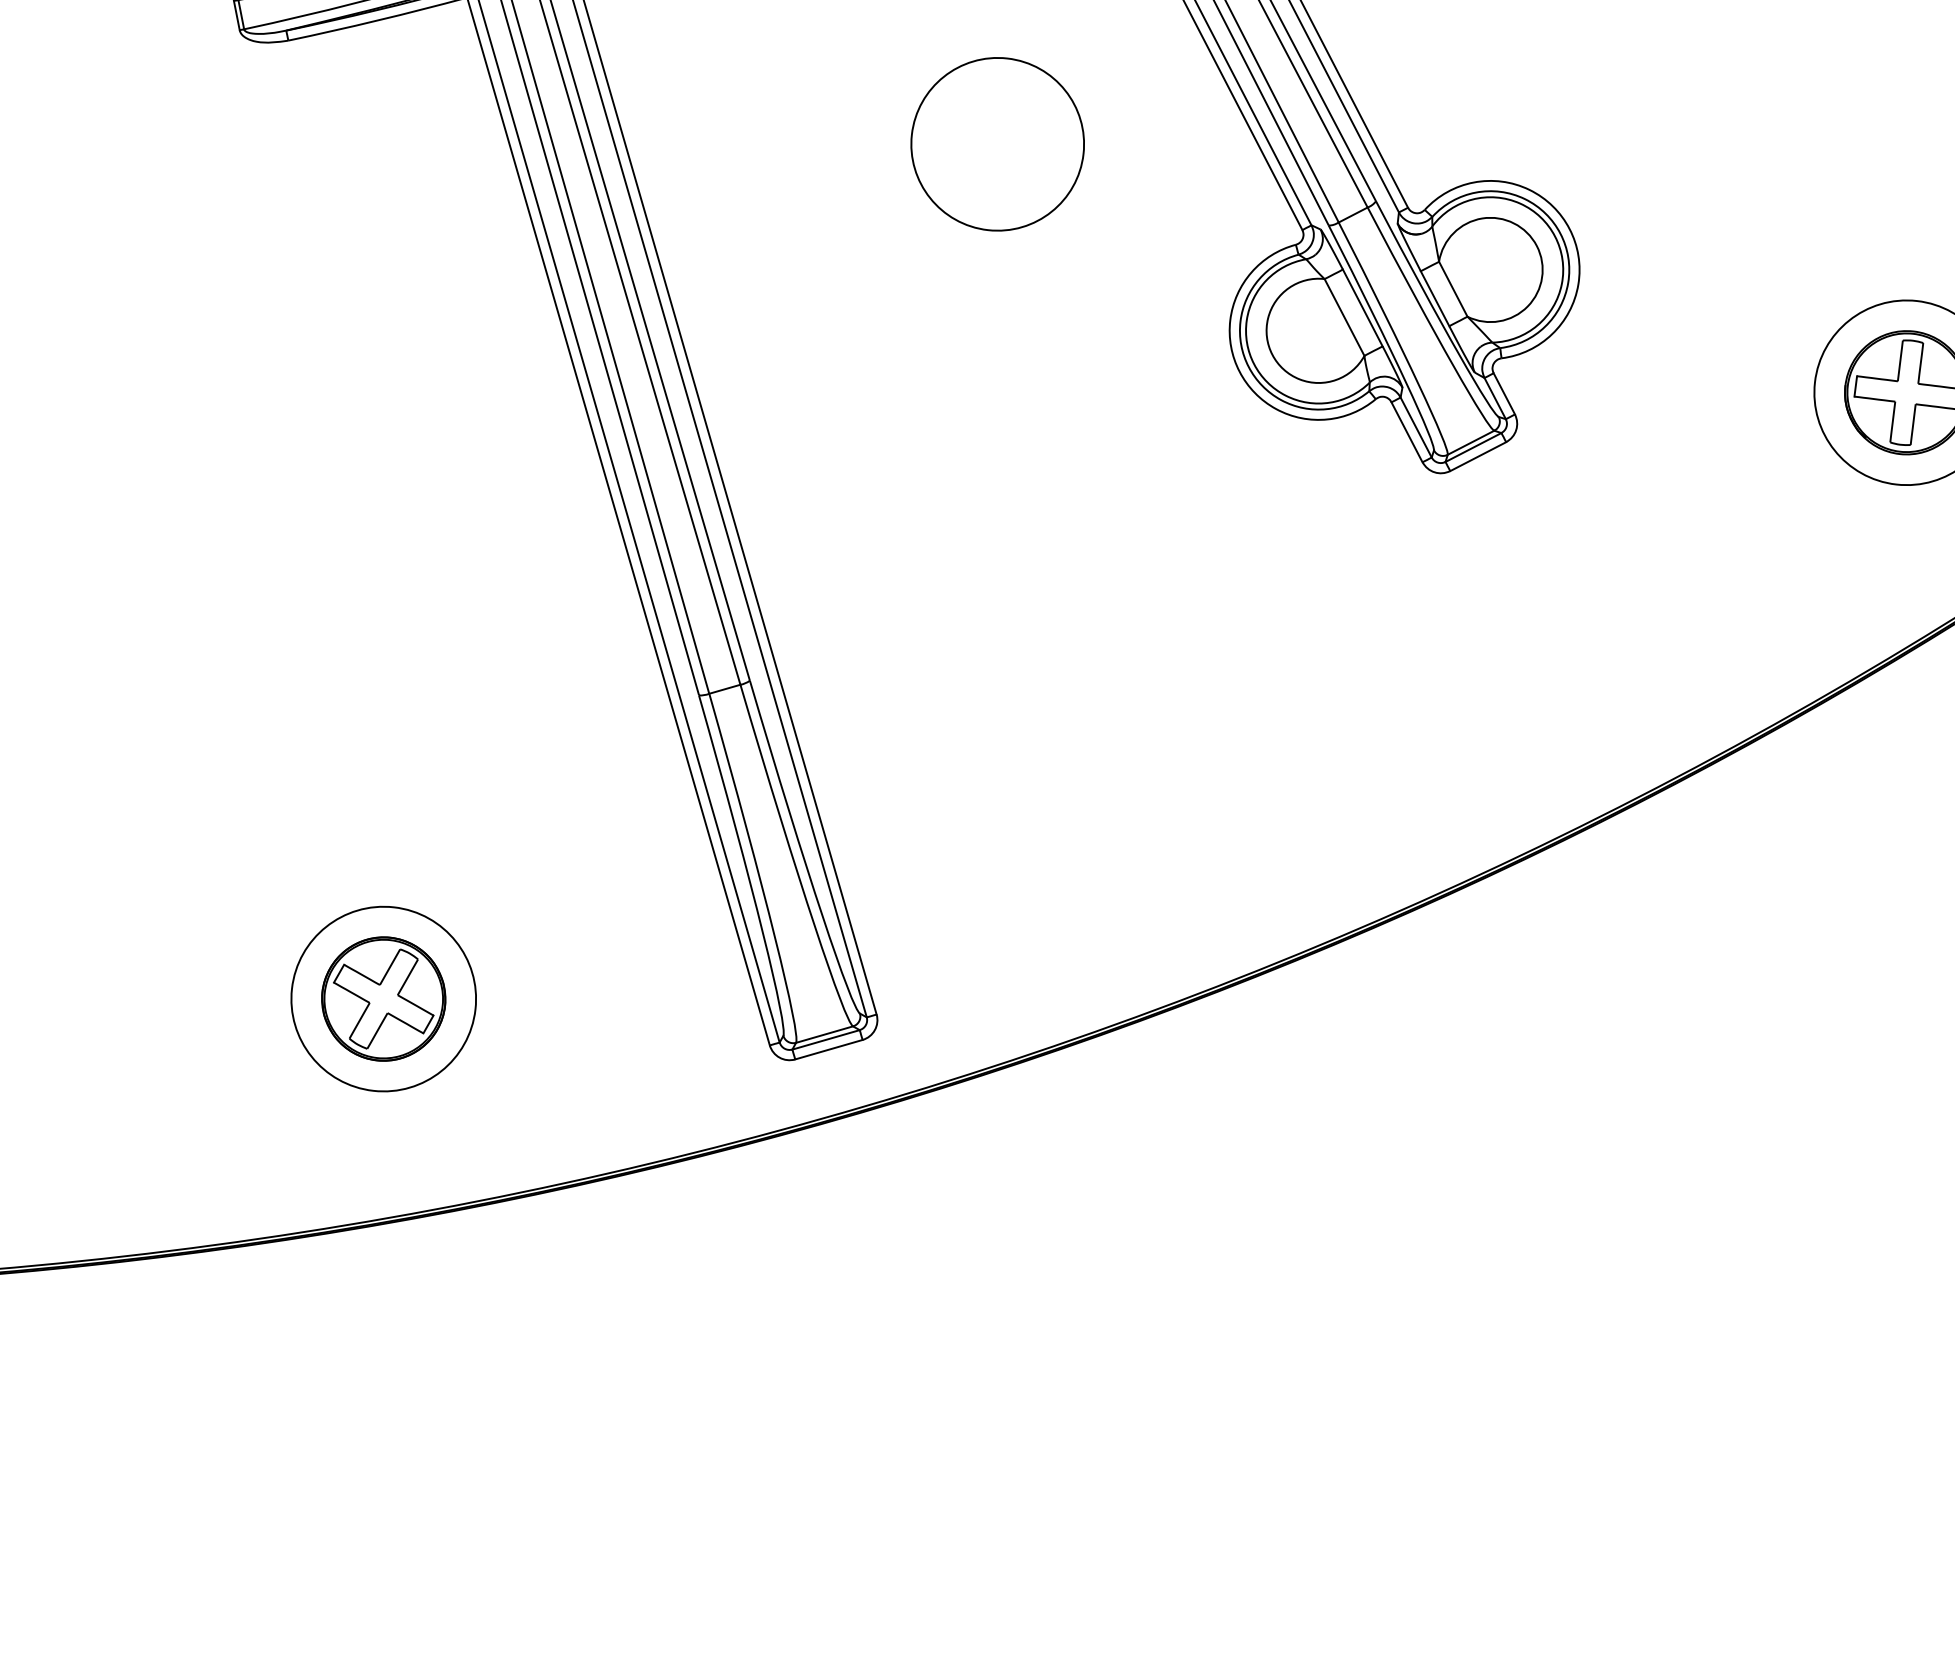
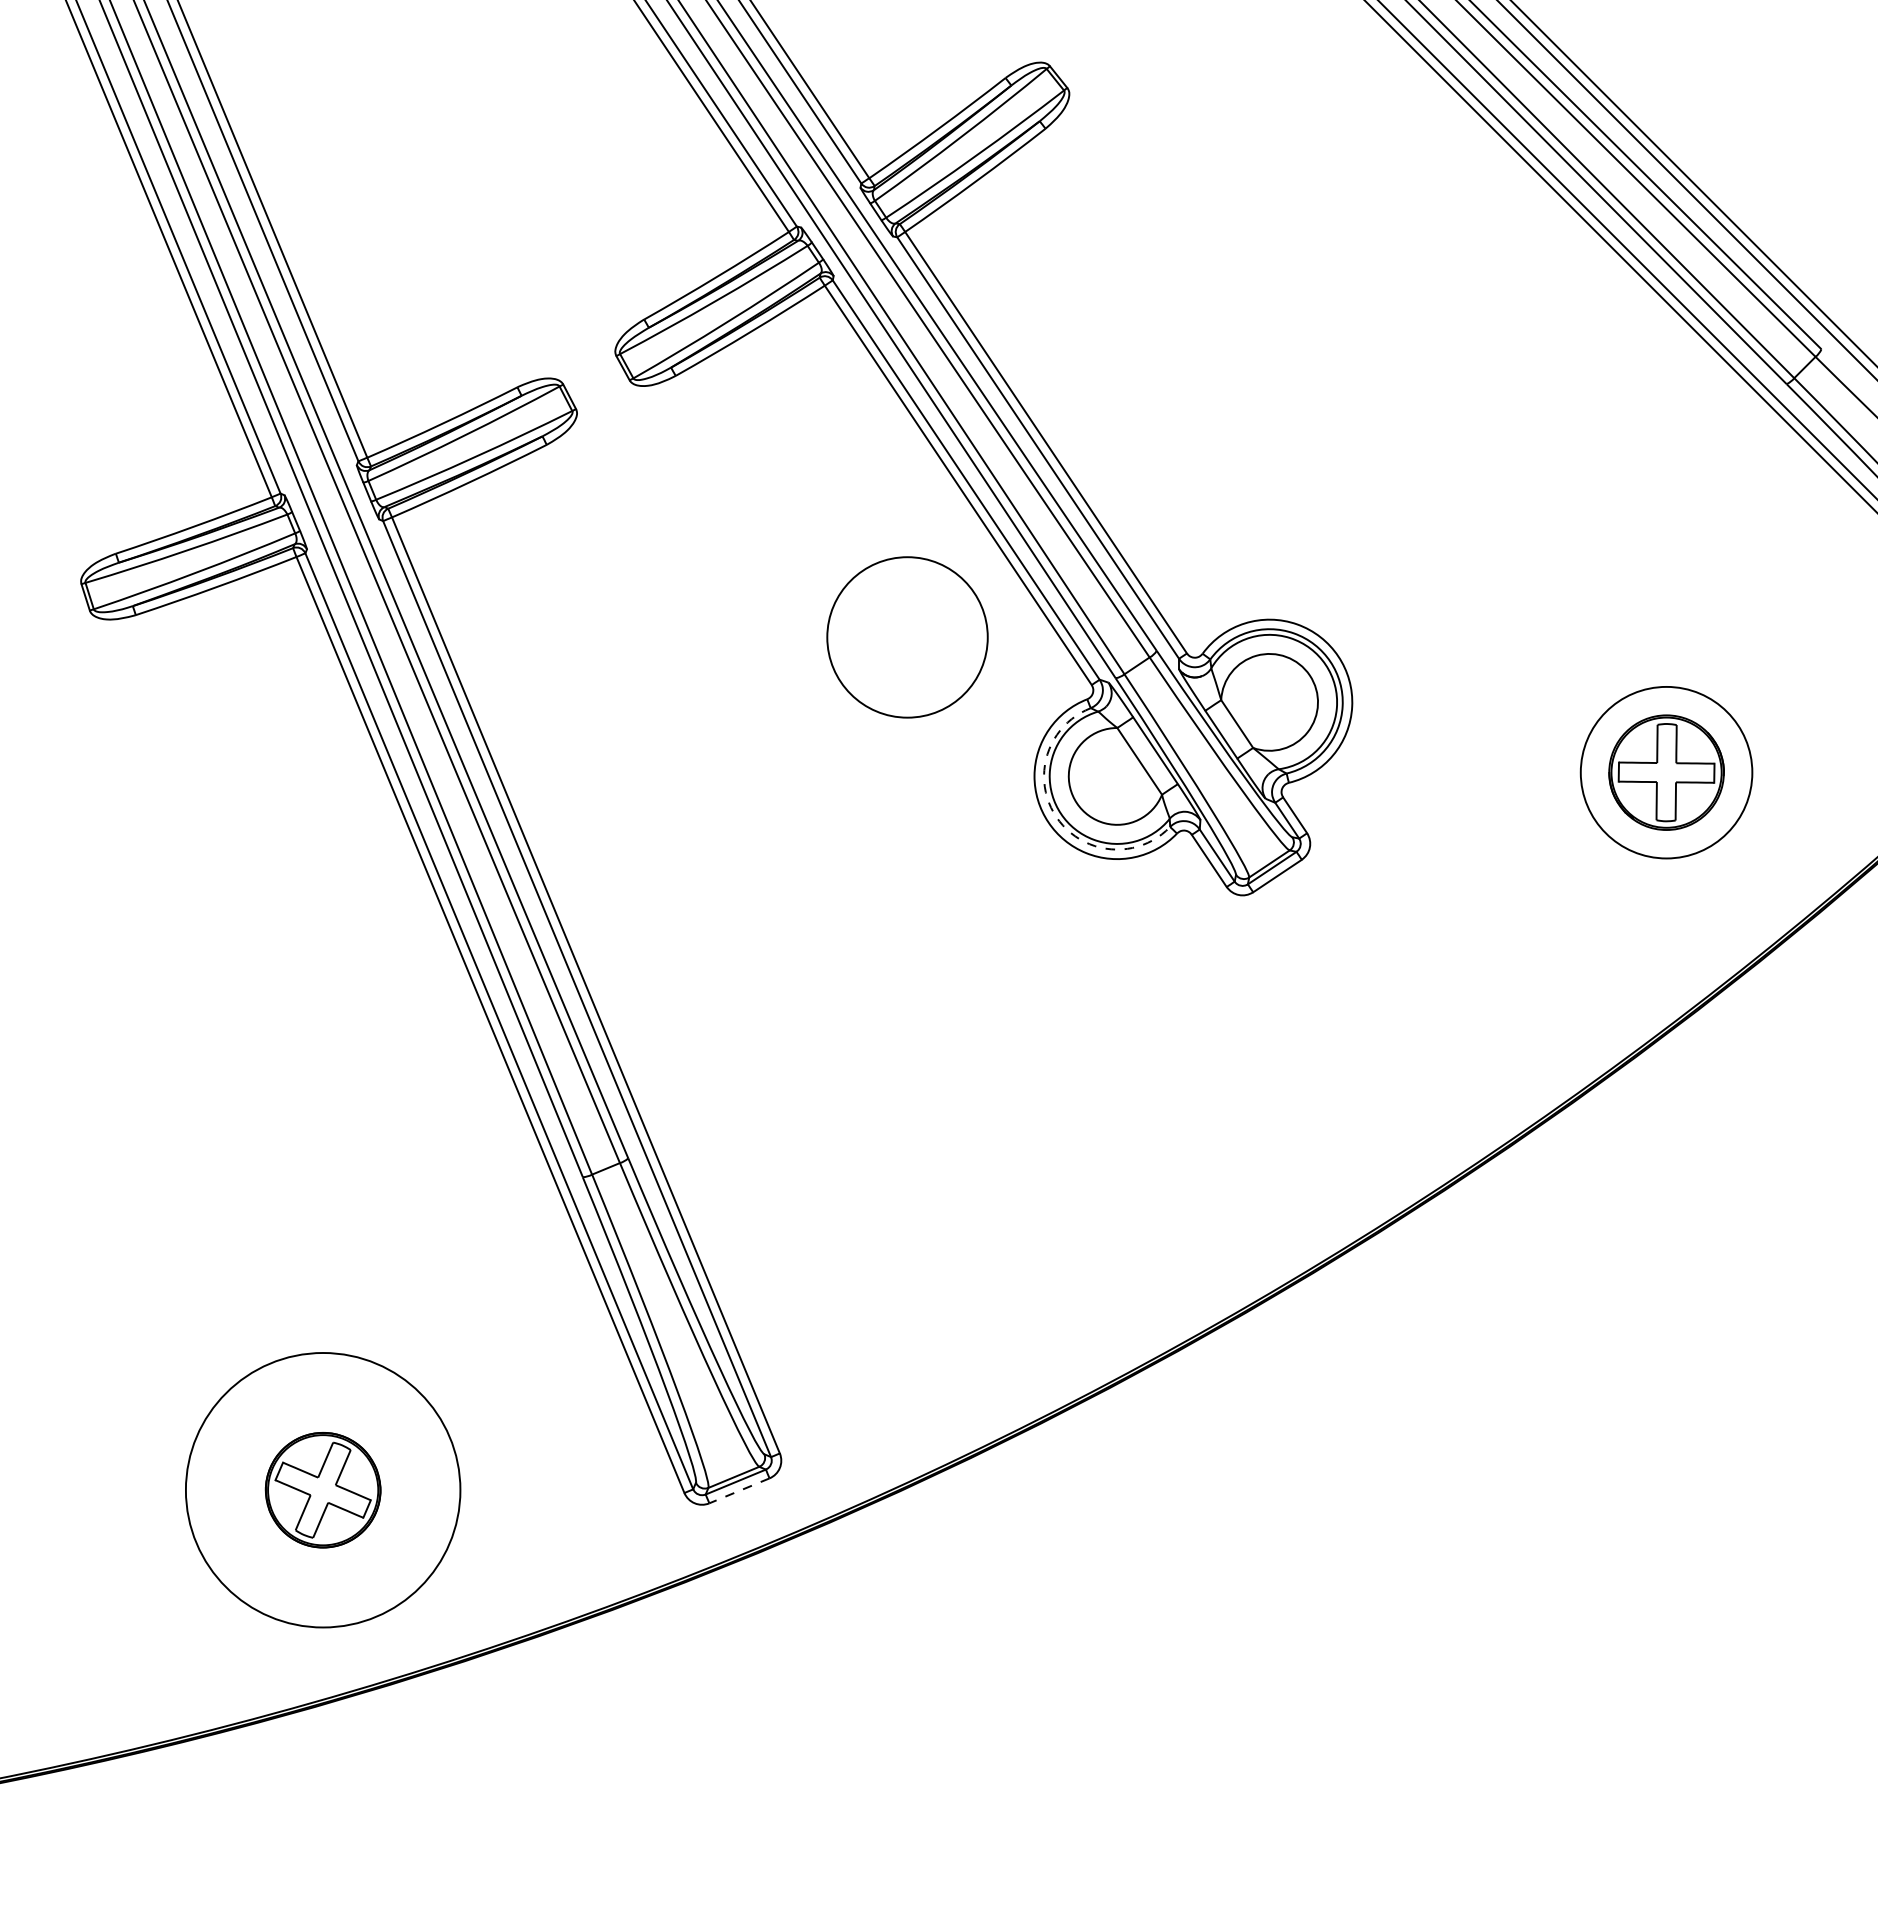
circle: (997, 144) -> (907, 637), moved
arc: (1248, 367) -> (1056, 817), solid -> dashed
circle: (383, 999) -> (322, 1490), size x1.6
line: (829, 1049) -> (739, 1490), solid -> dashed

